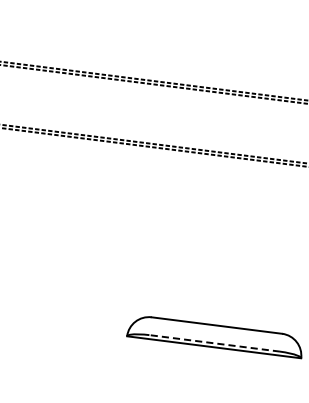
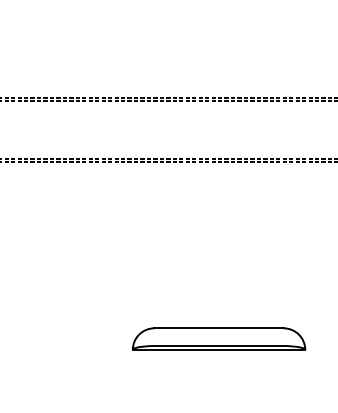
line: (215, 342) -> (219, 345), dashed -> solid

